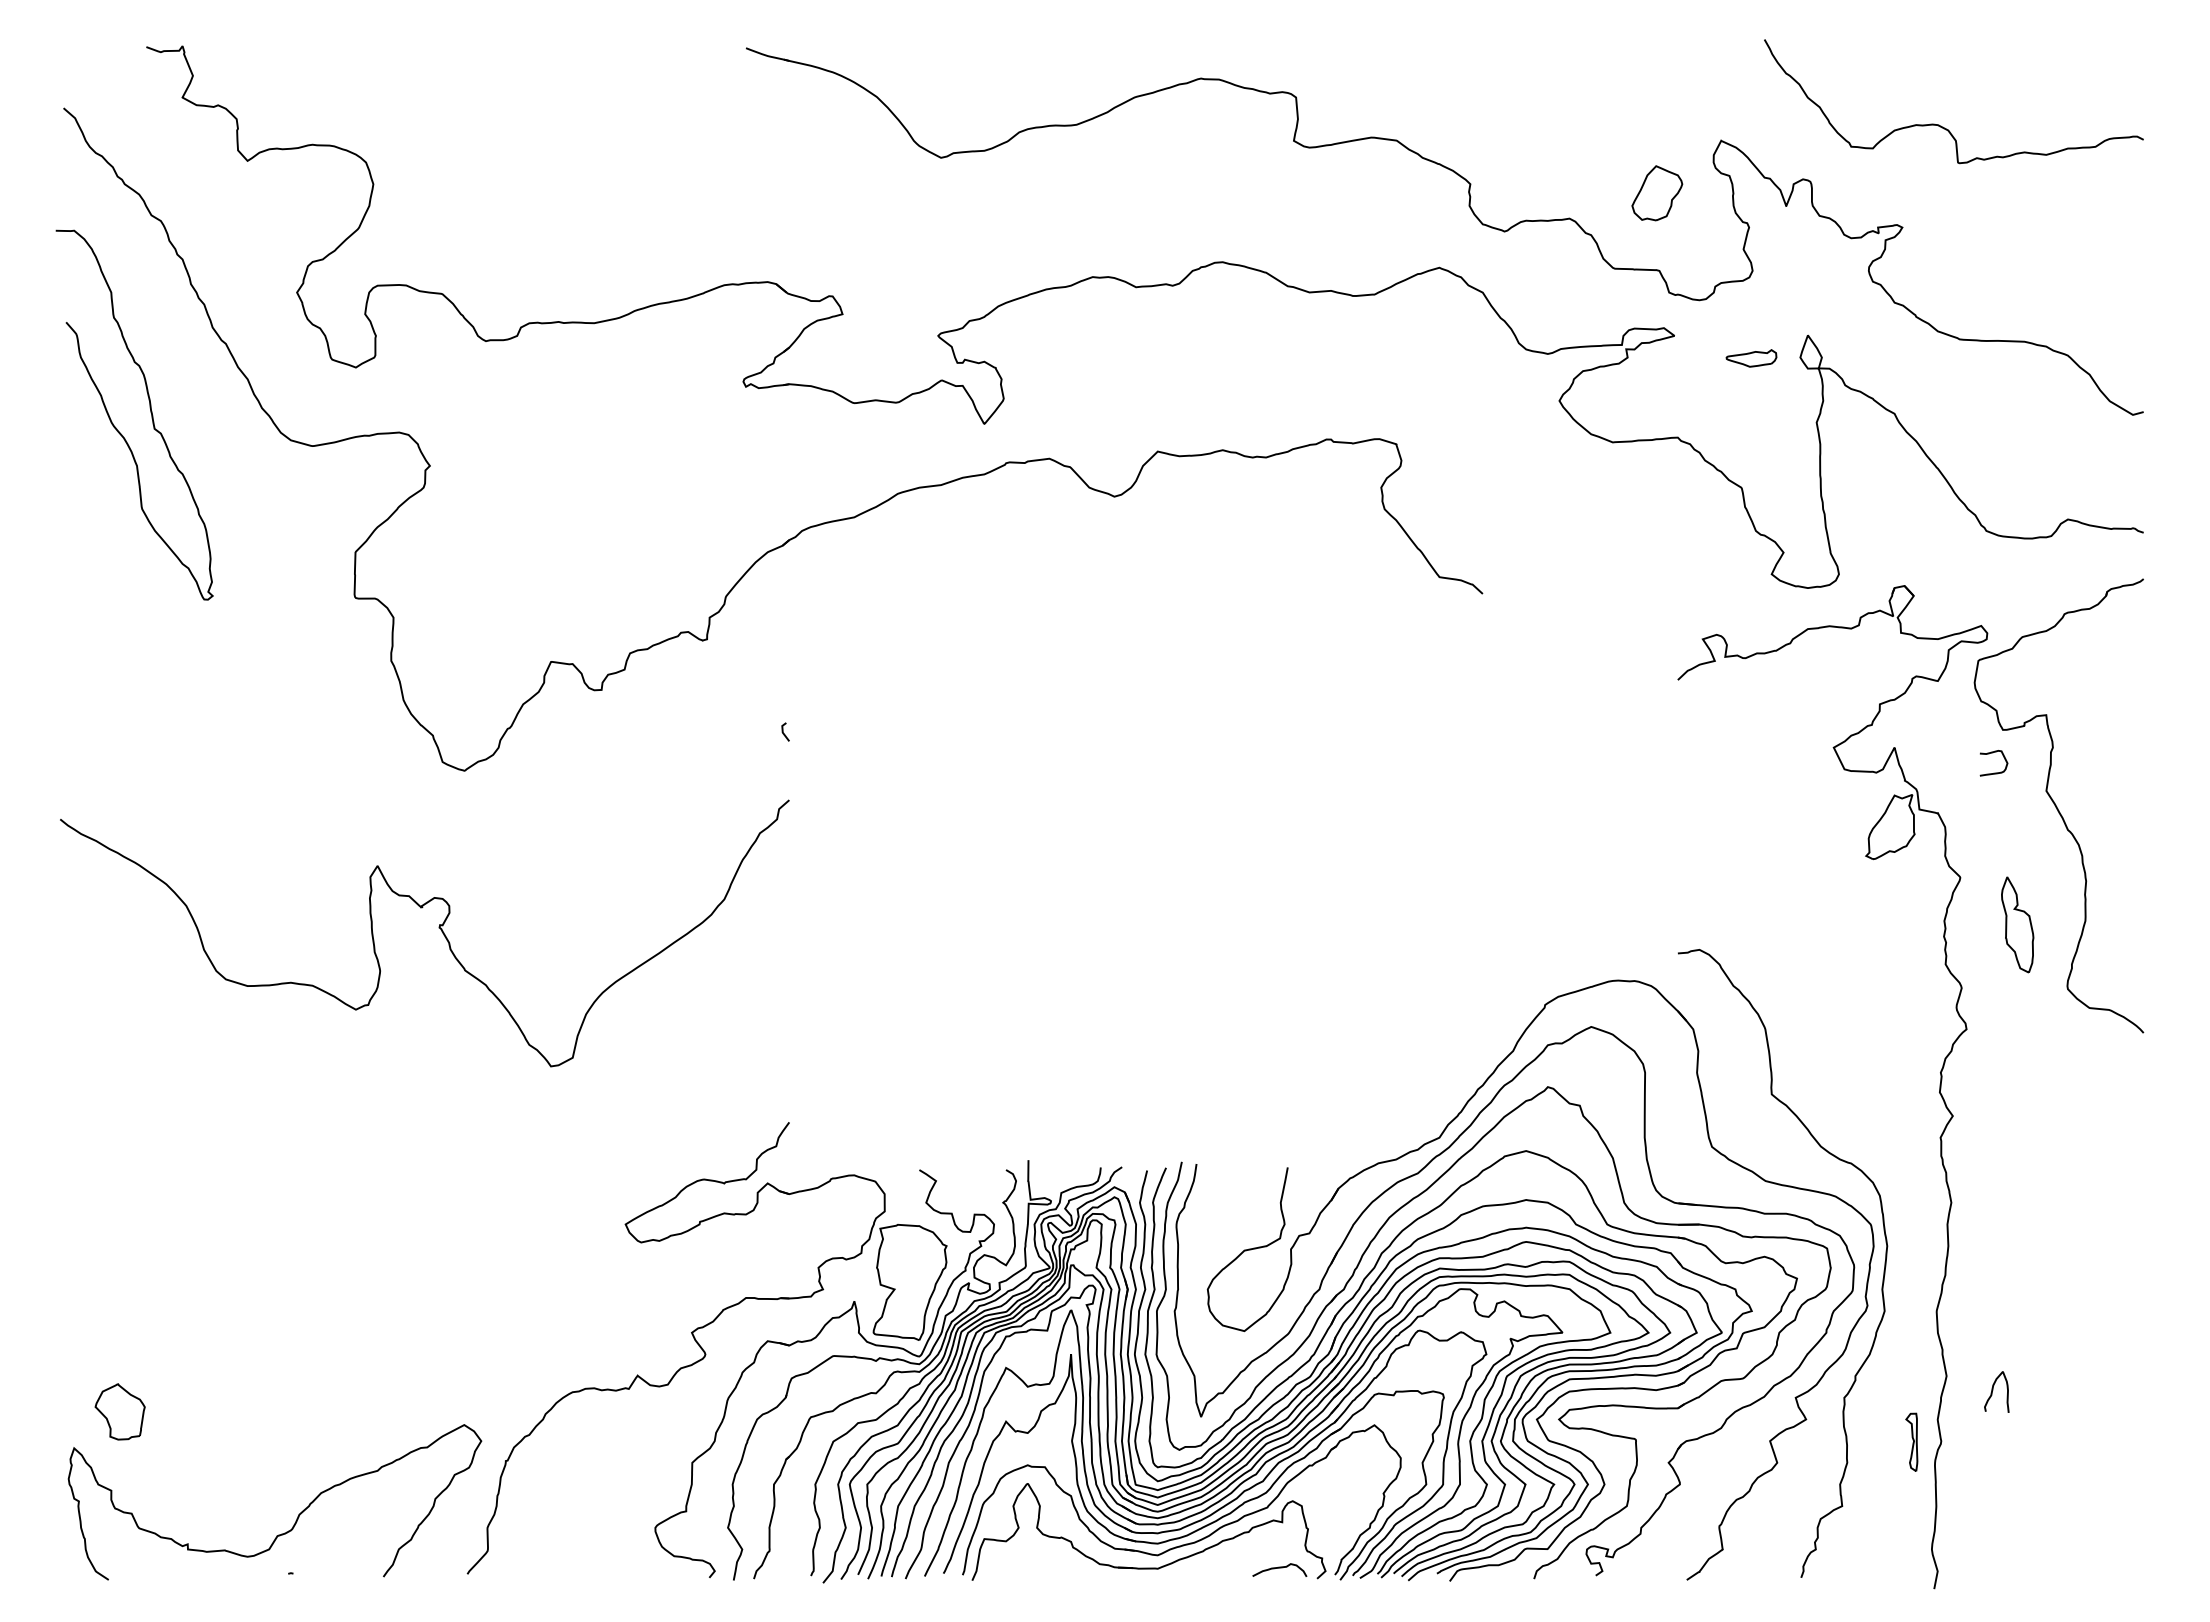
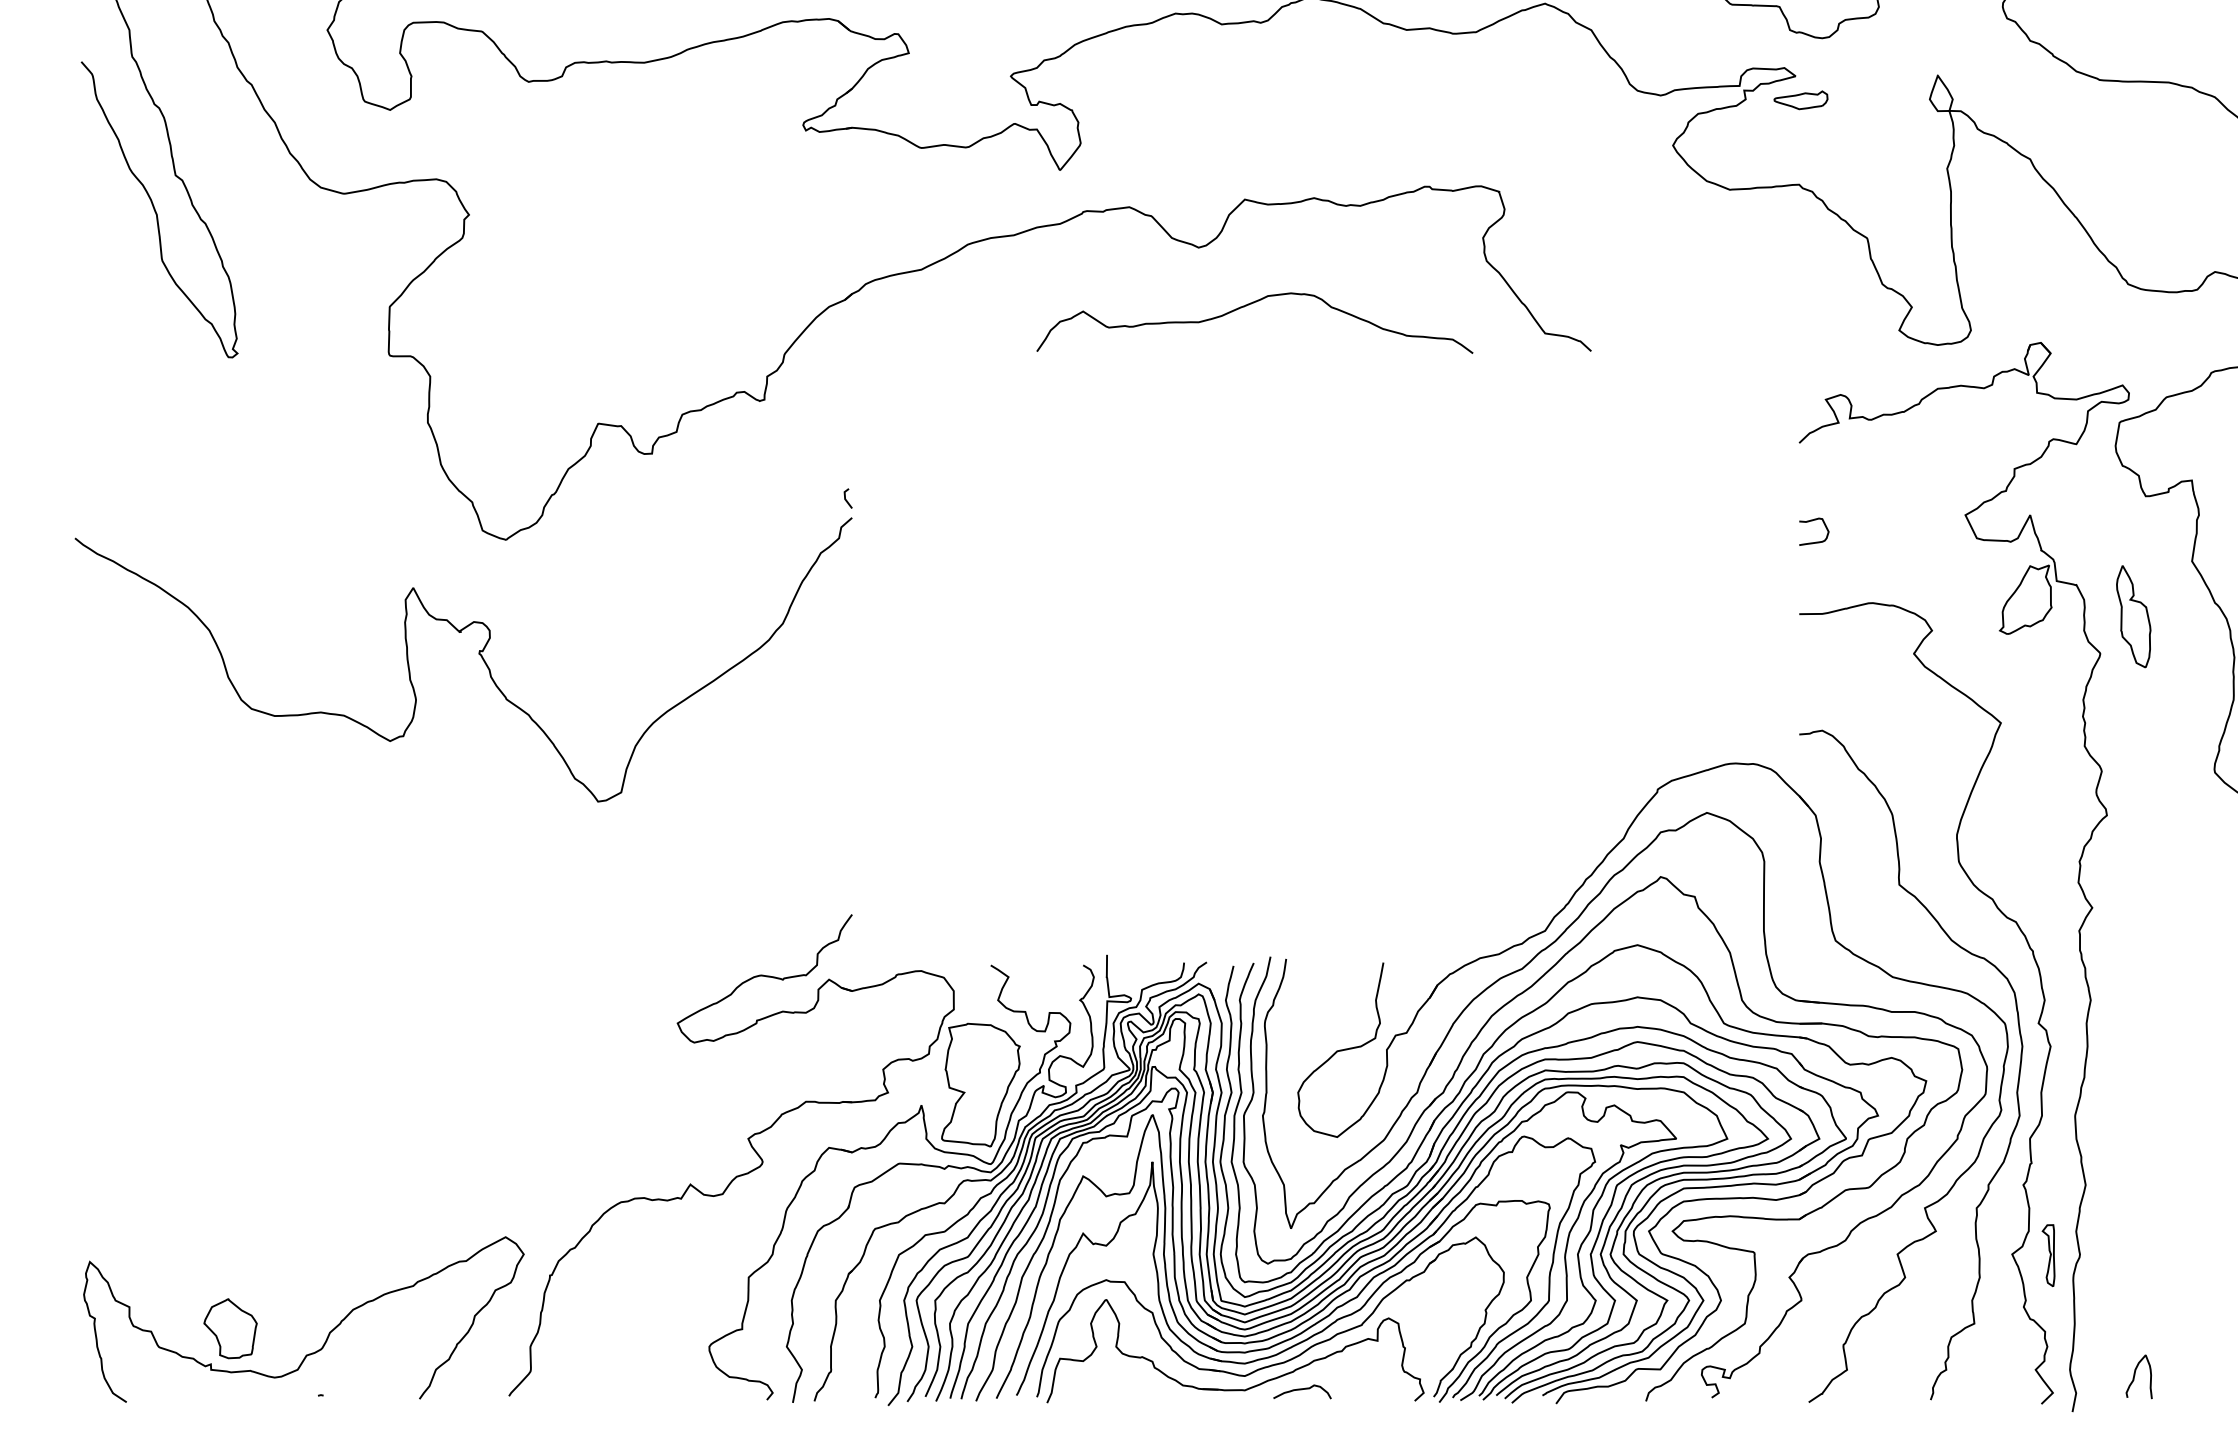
part: (1751, 358) -> (1800, 100), moved
curve: (1163, 550) -> (1250, 305), added
curve: (1993, 772) -> (1813, 541), moved
part: (2017, 924) -> (2133, 616), moved
curve: (438, 927) -> (478, 653), moved
curve: (1901, 1223) -> (2037, 1022), added
curve: (1993, 1390) -> (2135, 1375), moved
part: (119, 1411) -> (229, 1328), moved
curve: (1279, 1568) -> (1302, 1390), moved

